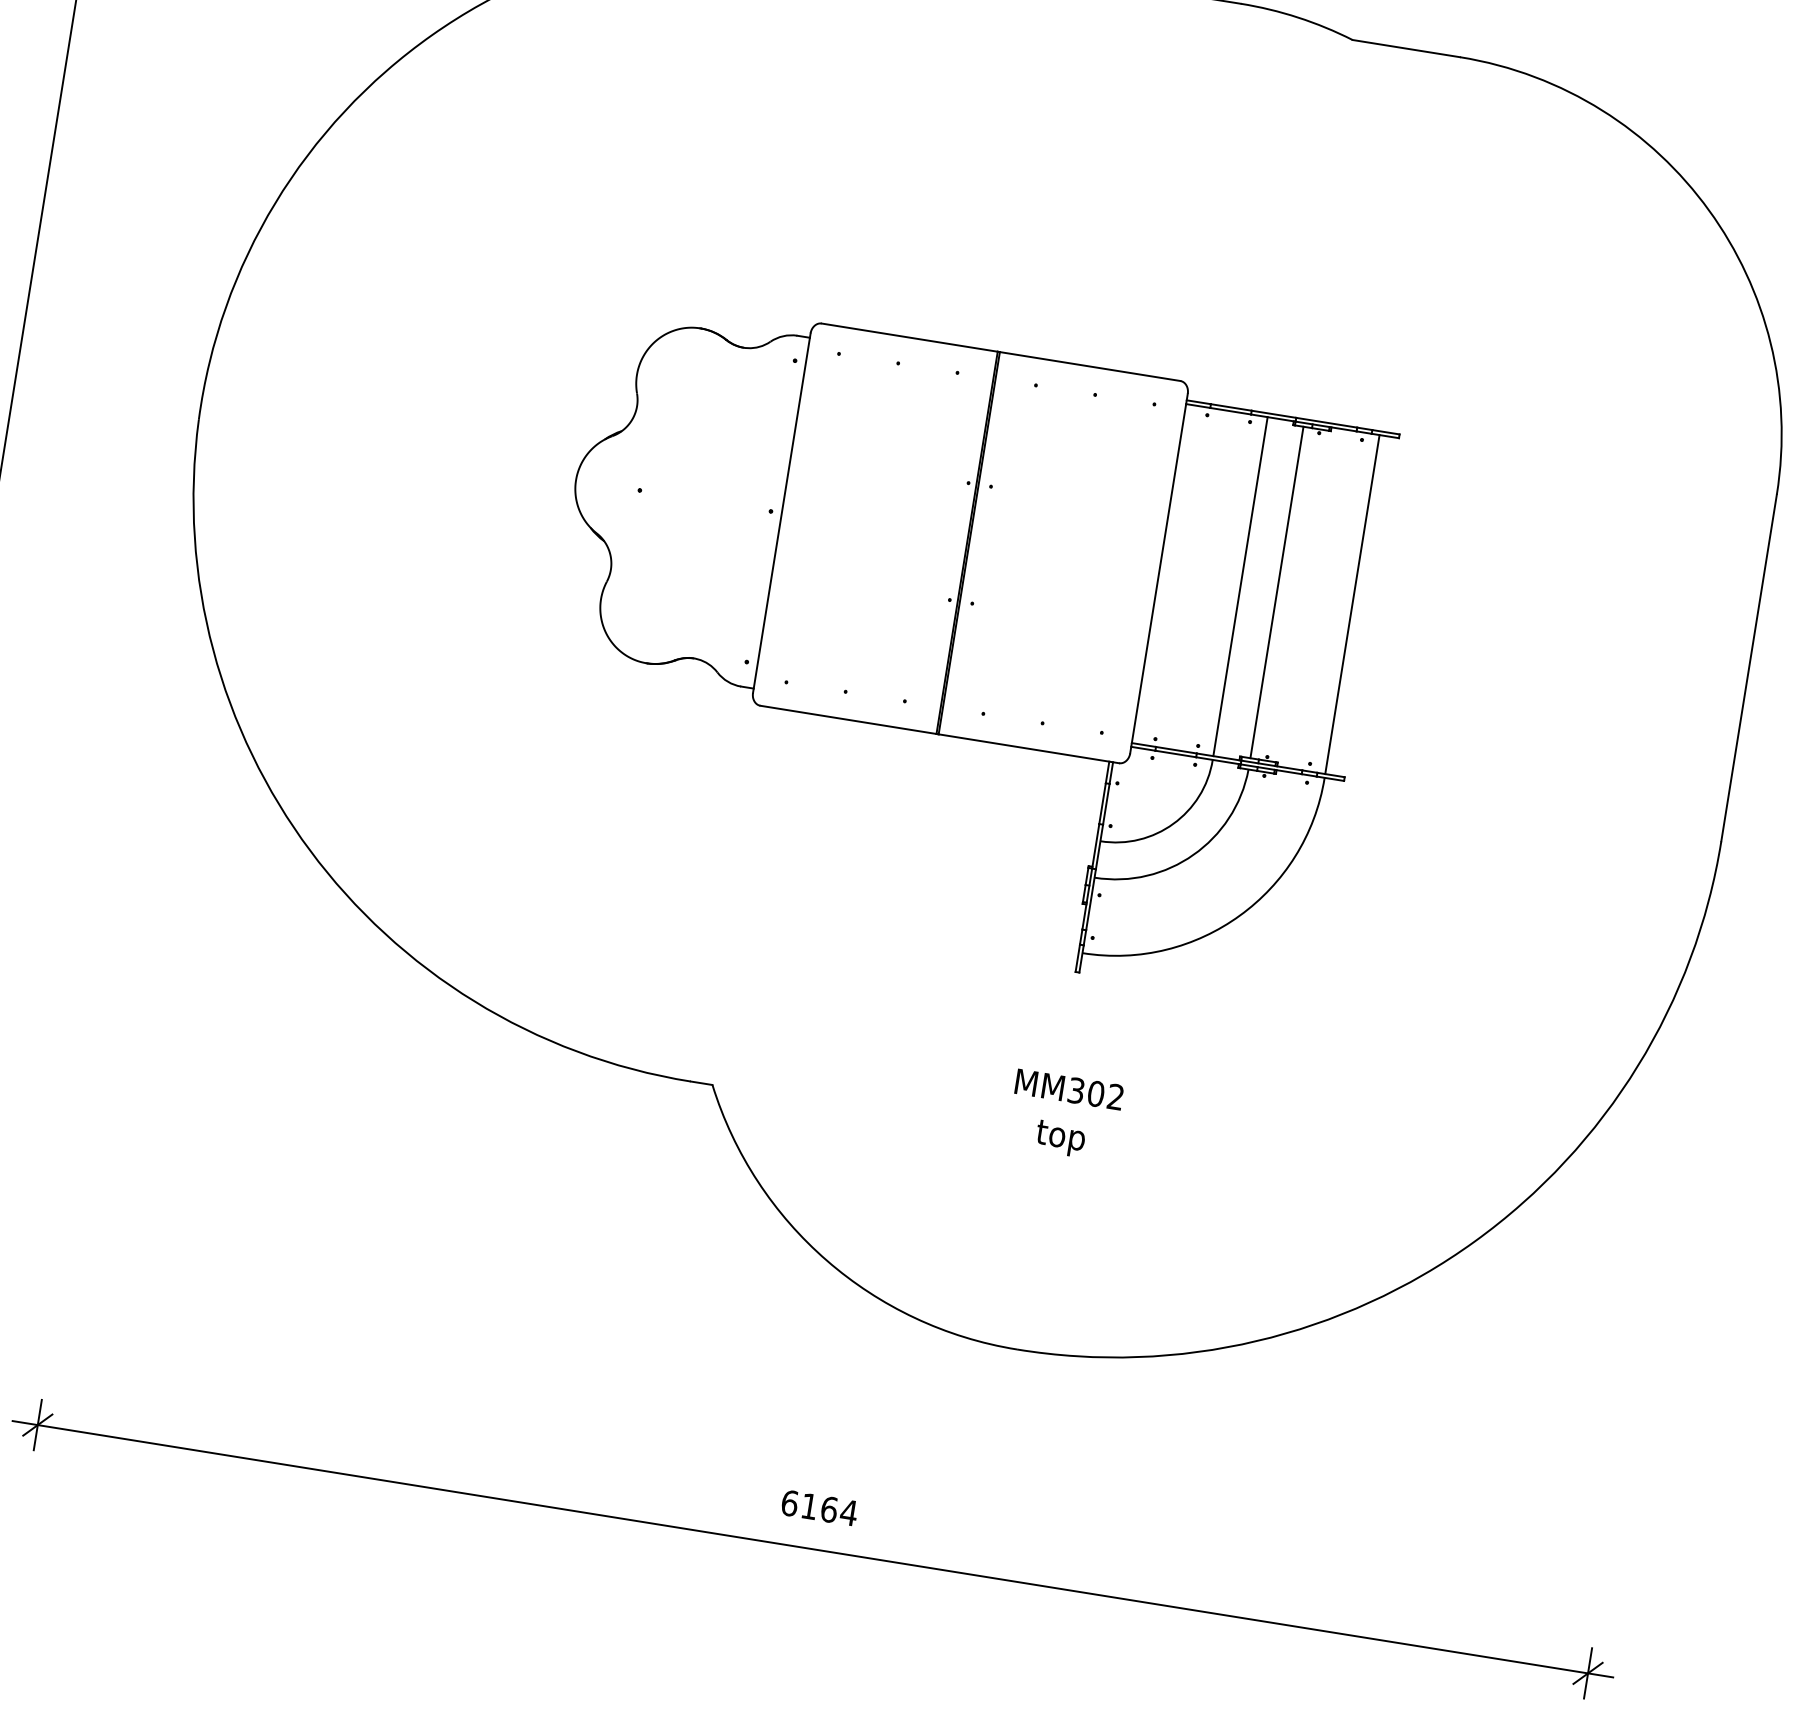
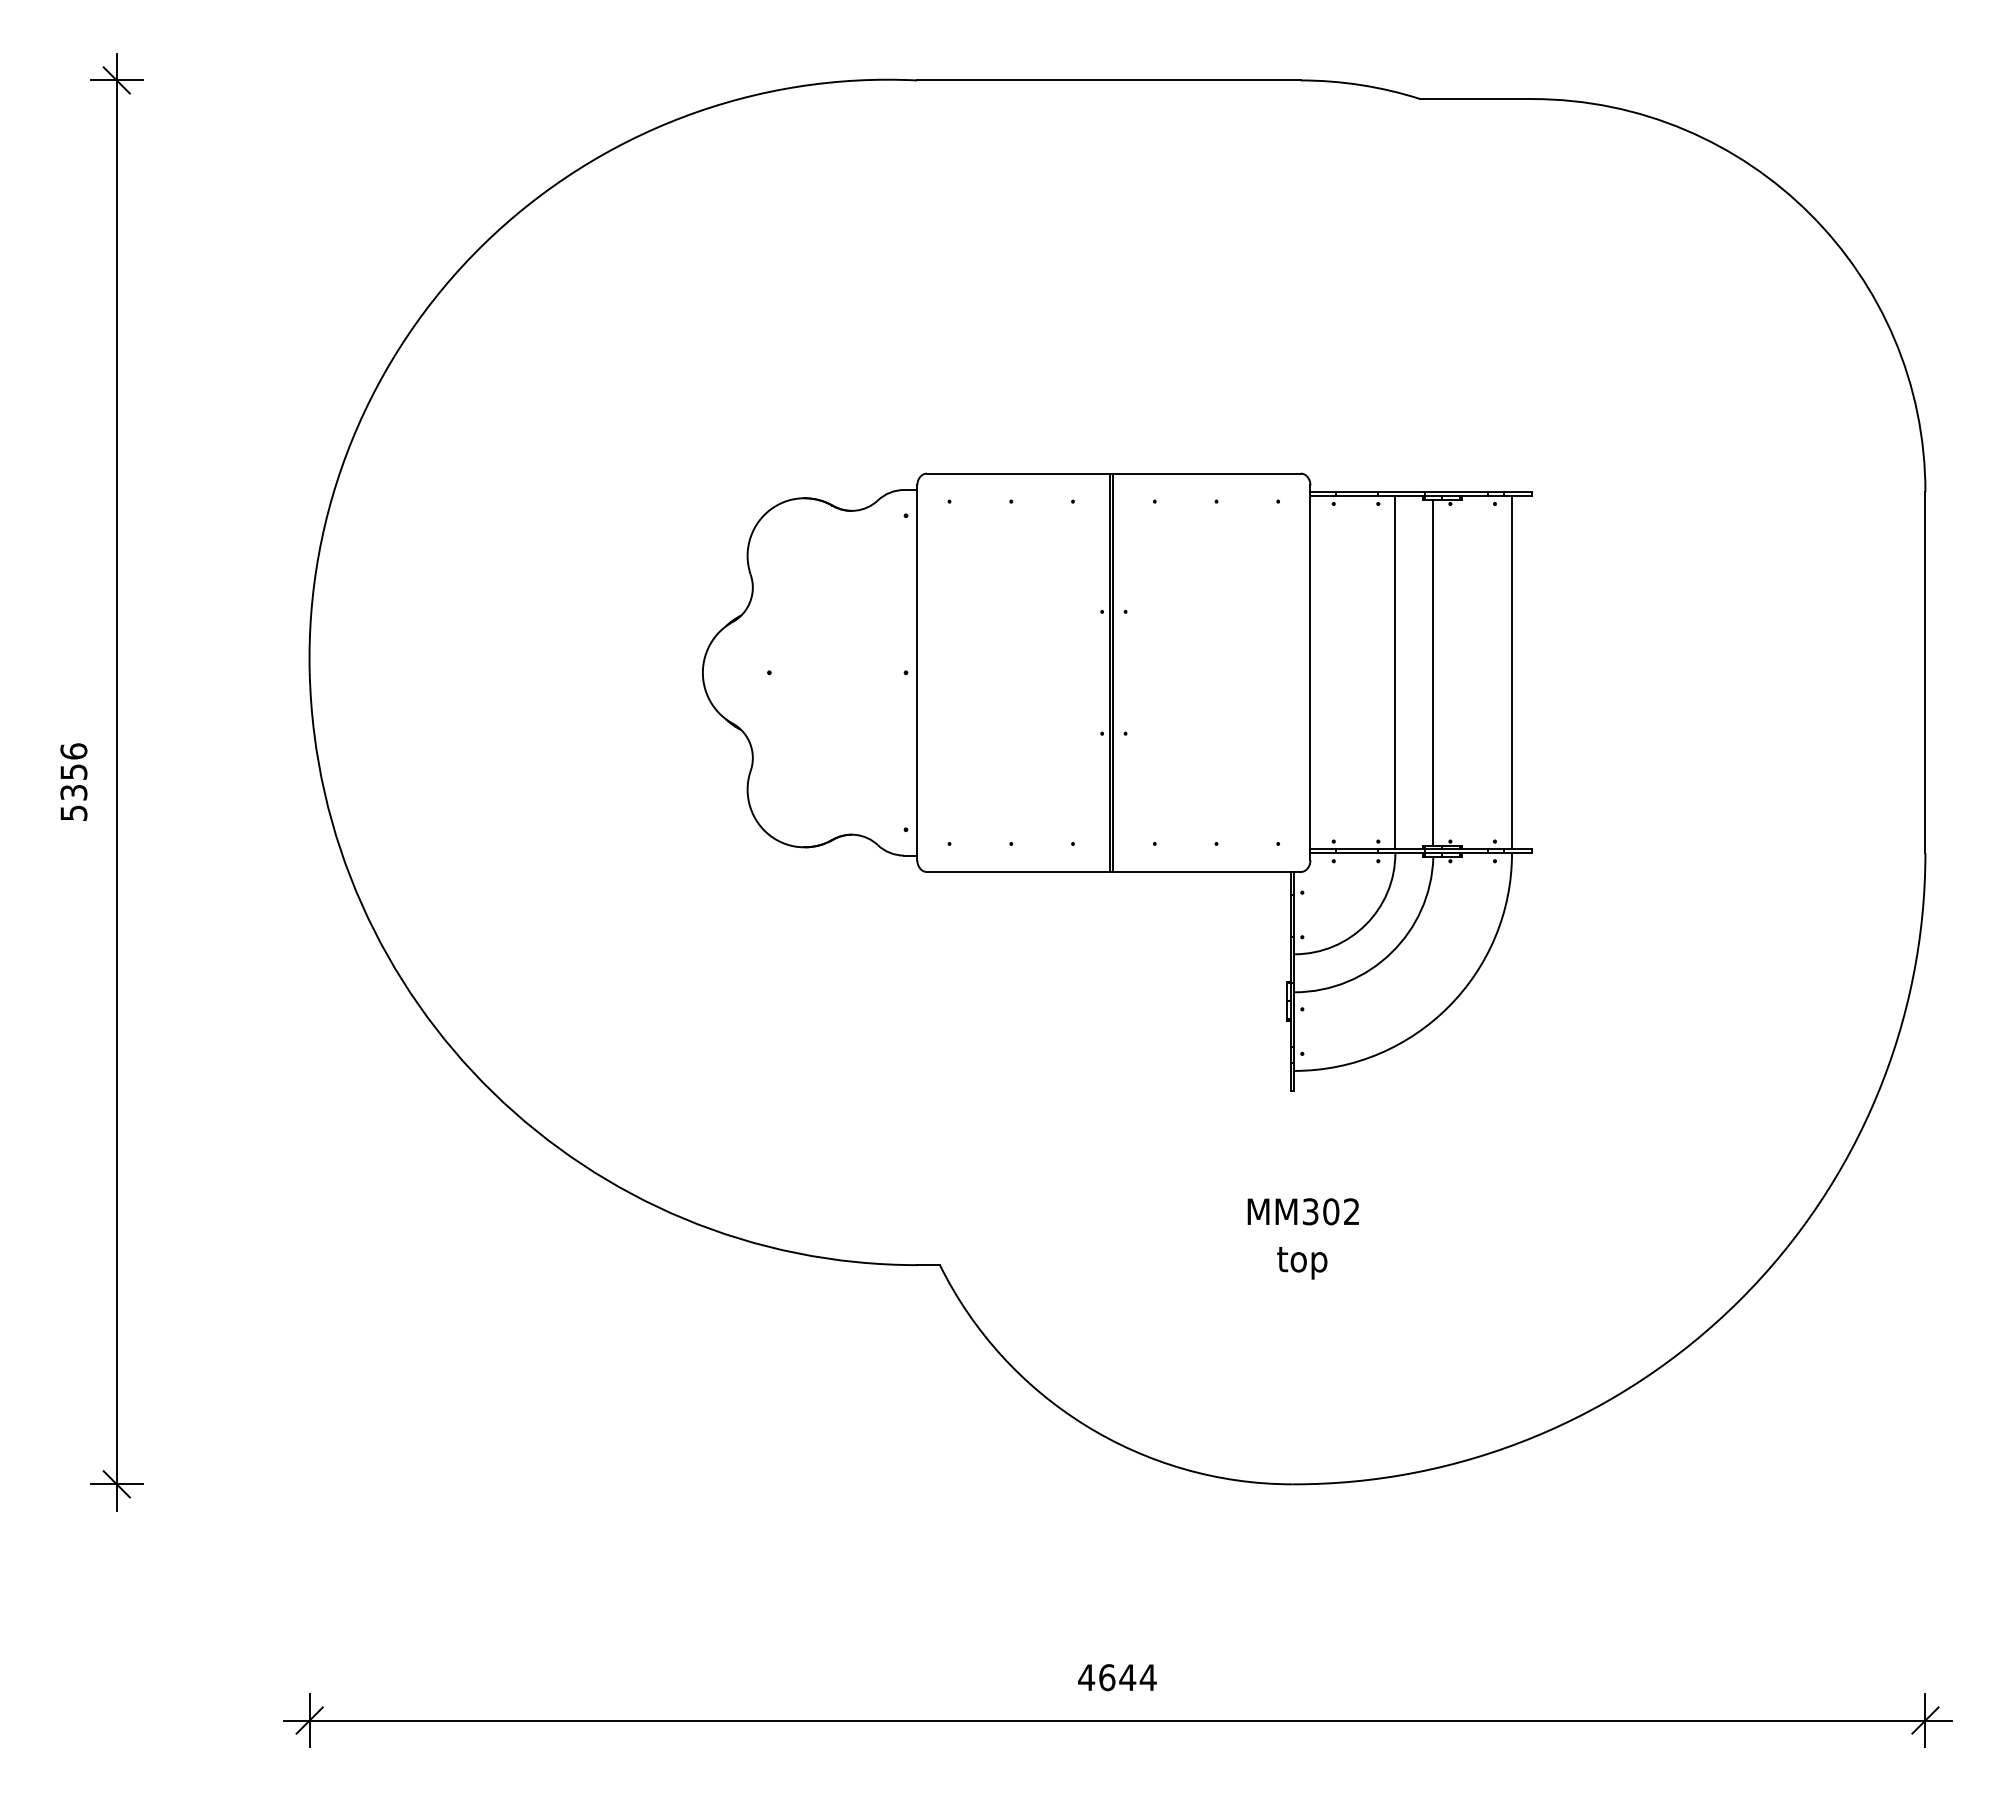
text: (809, 1506) -> (1107, 1677), 6164 -> 4644

